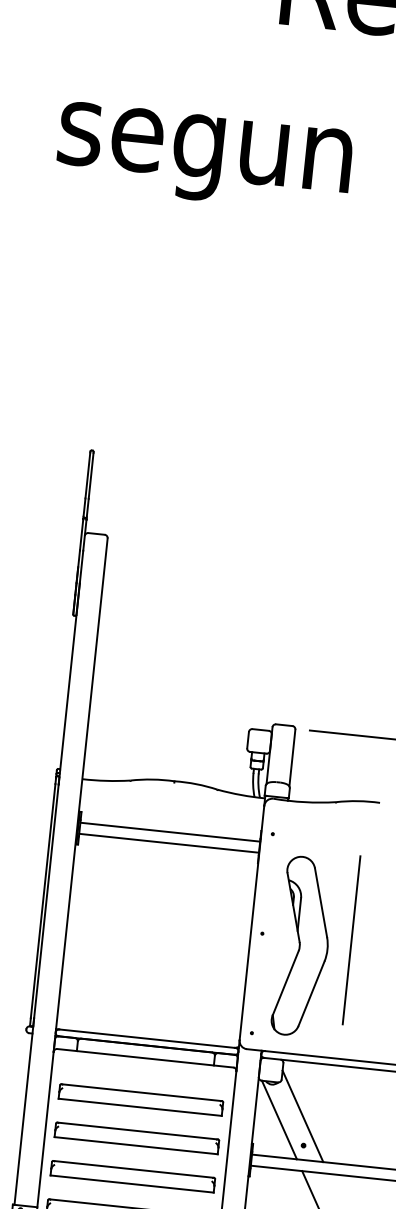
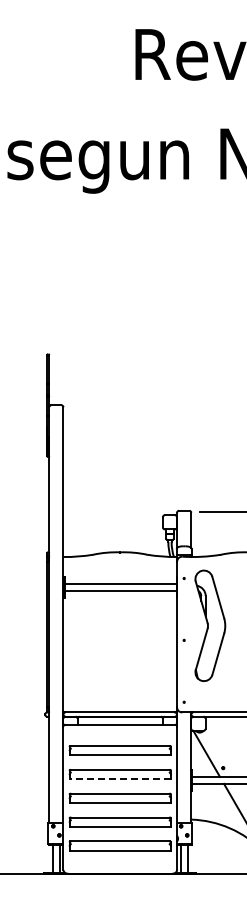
line: (351, 939) -> (239, 638), removed
part: (303, 946) -> (210, 625), moved
line: (302, 1115) -> (220, 749), removed
line: (136, 1144) -> (120, 778), solid -> dashed

